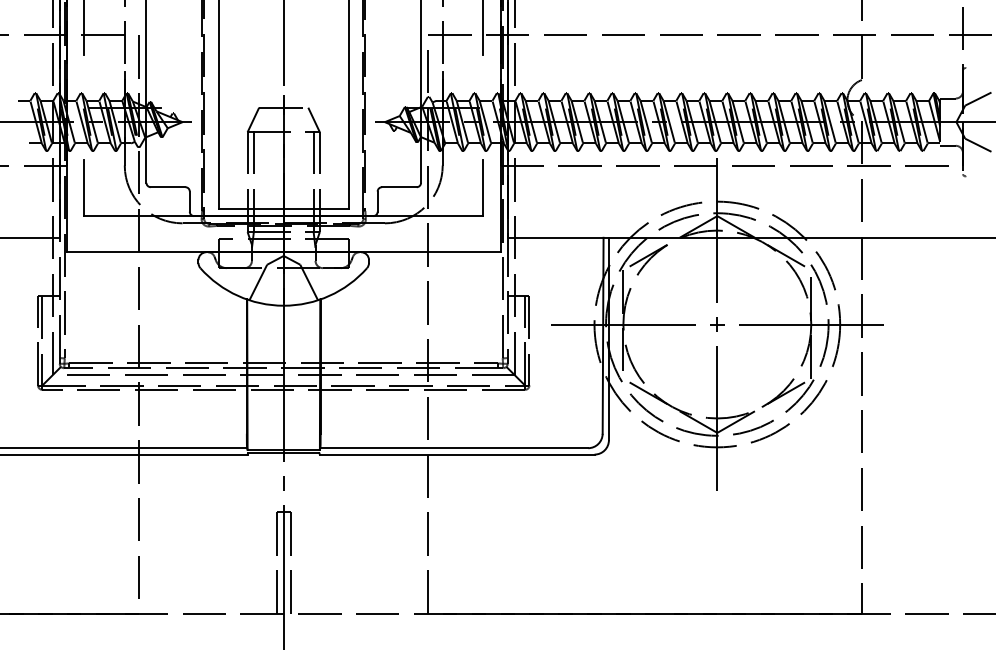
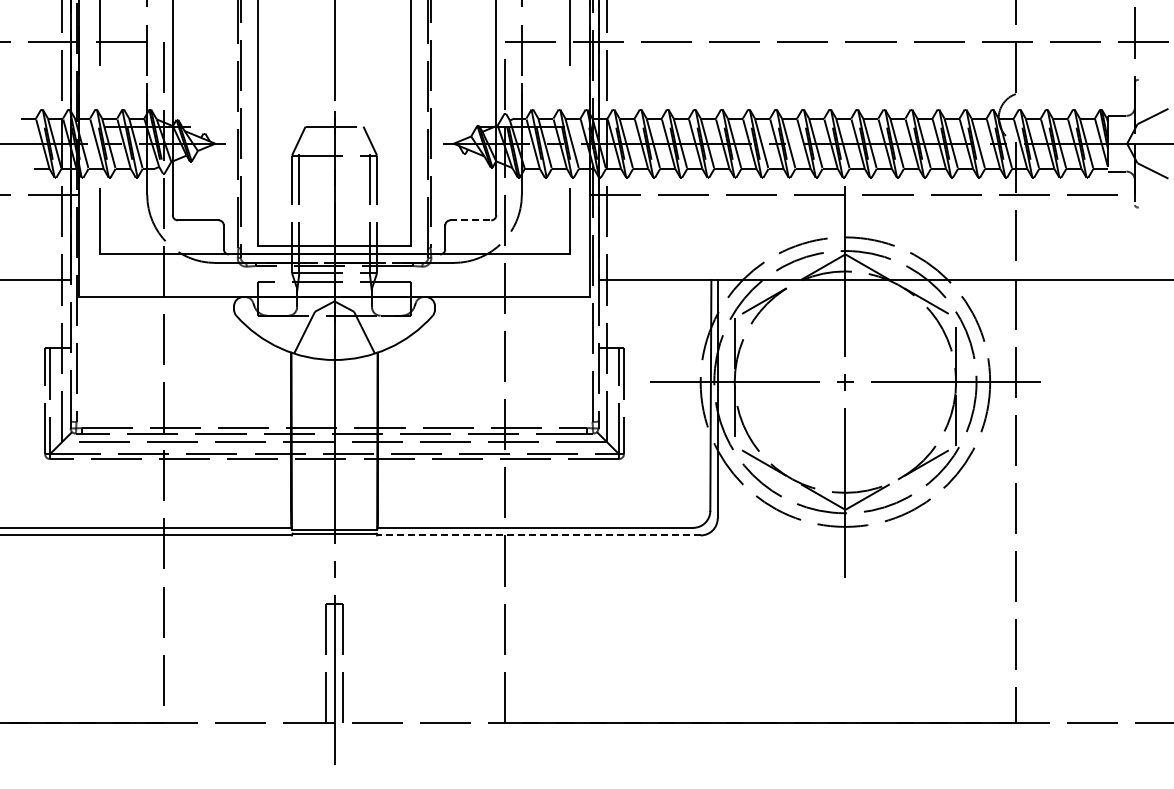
line: (399, 187) -> (471, 220), solid -> dashed
line: (456, 454) -> (538, 535), solid -> dashed

